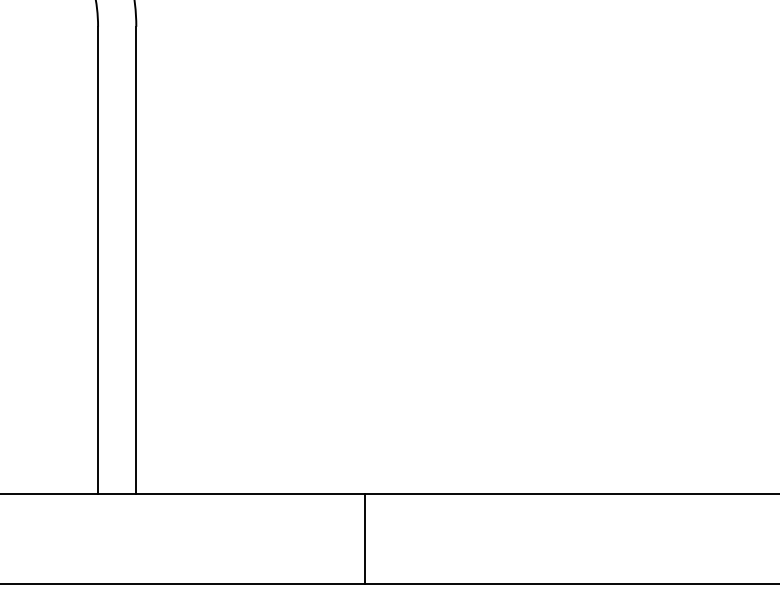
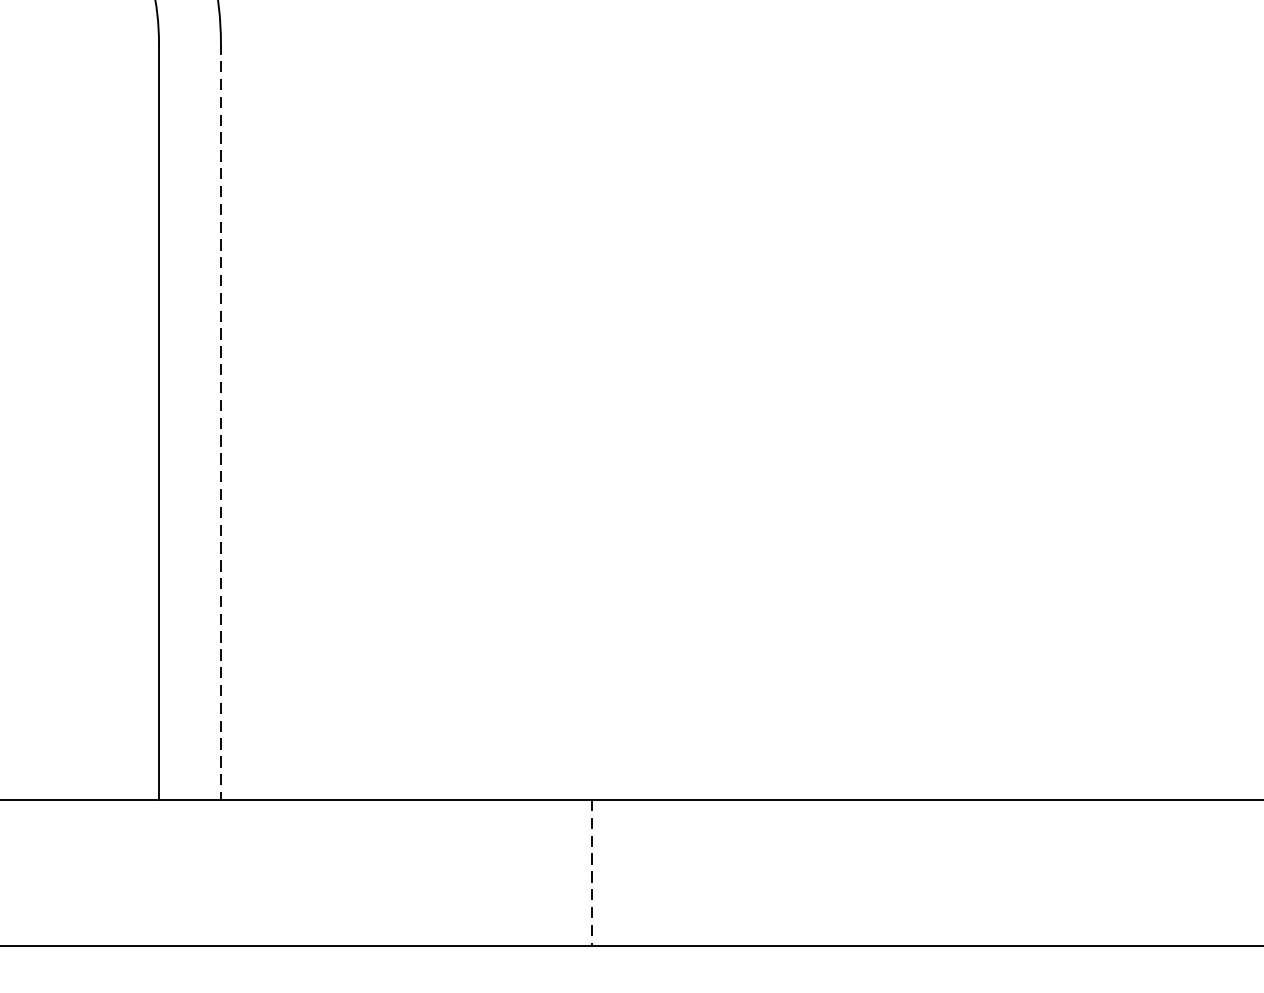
line: (136, 260) -> (221, 421), solid -> dashed
line: (365, 539) -> (592, 874), solid -> dashed

